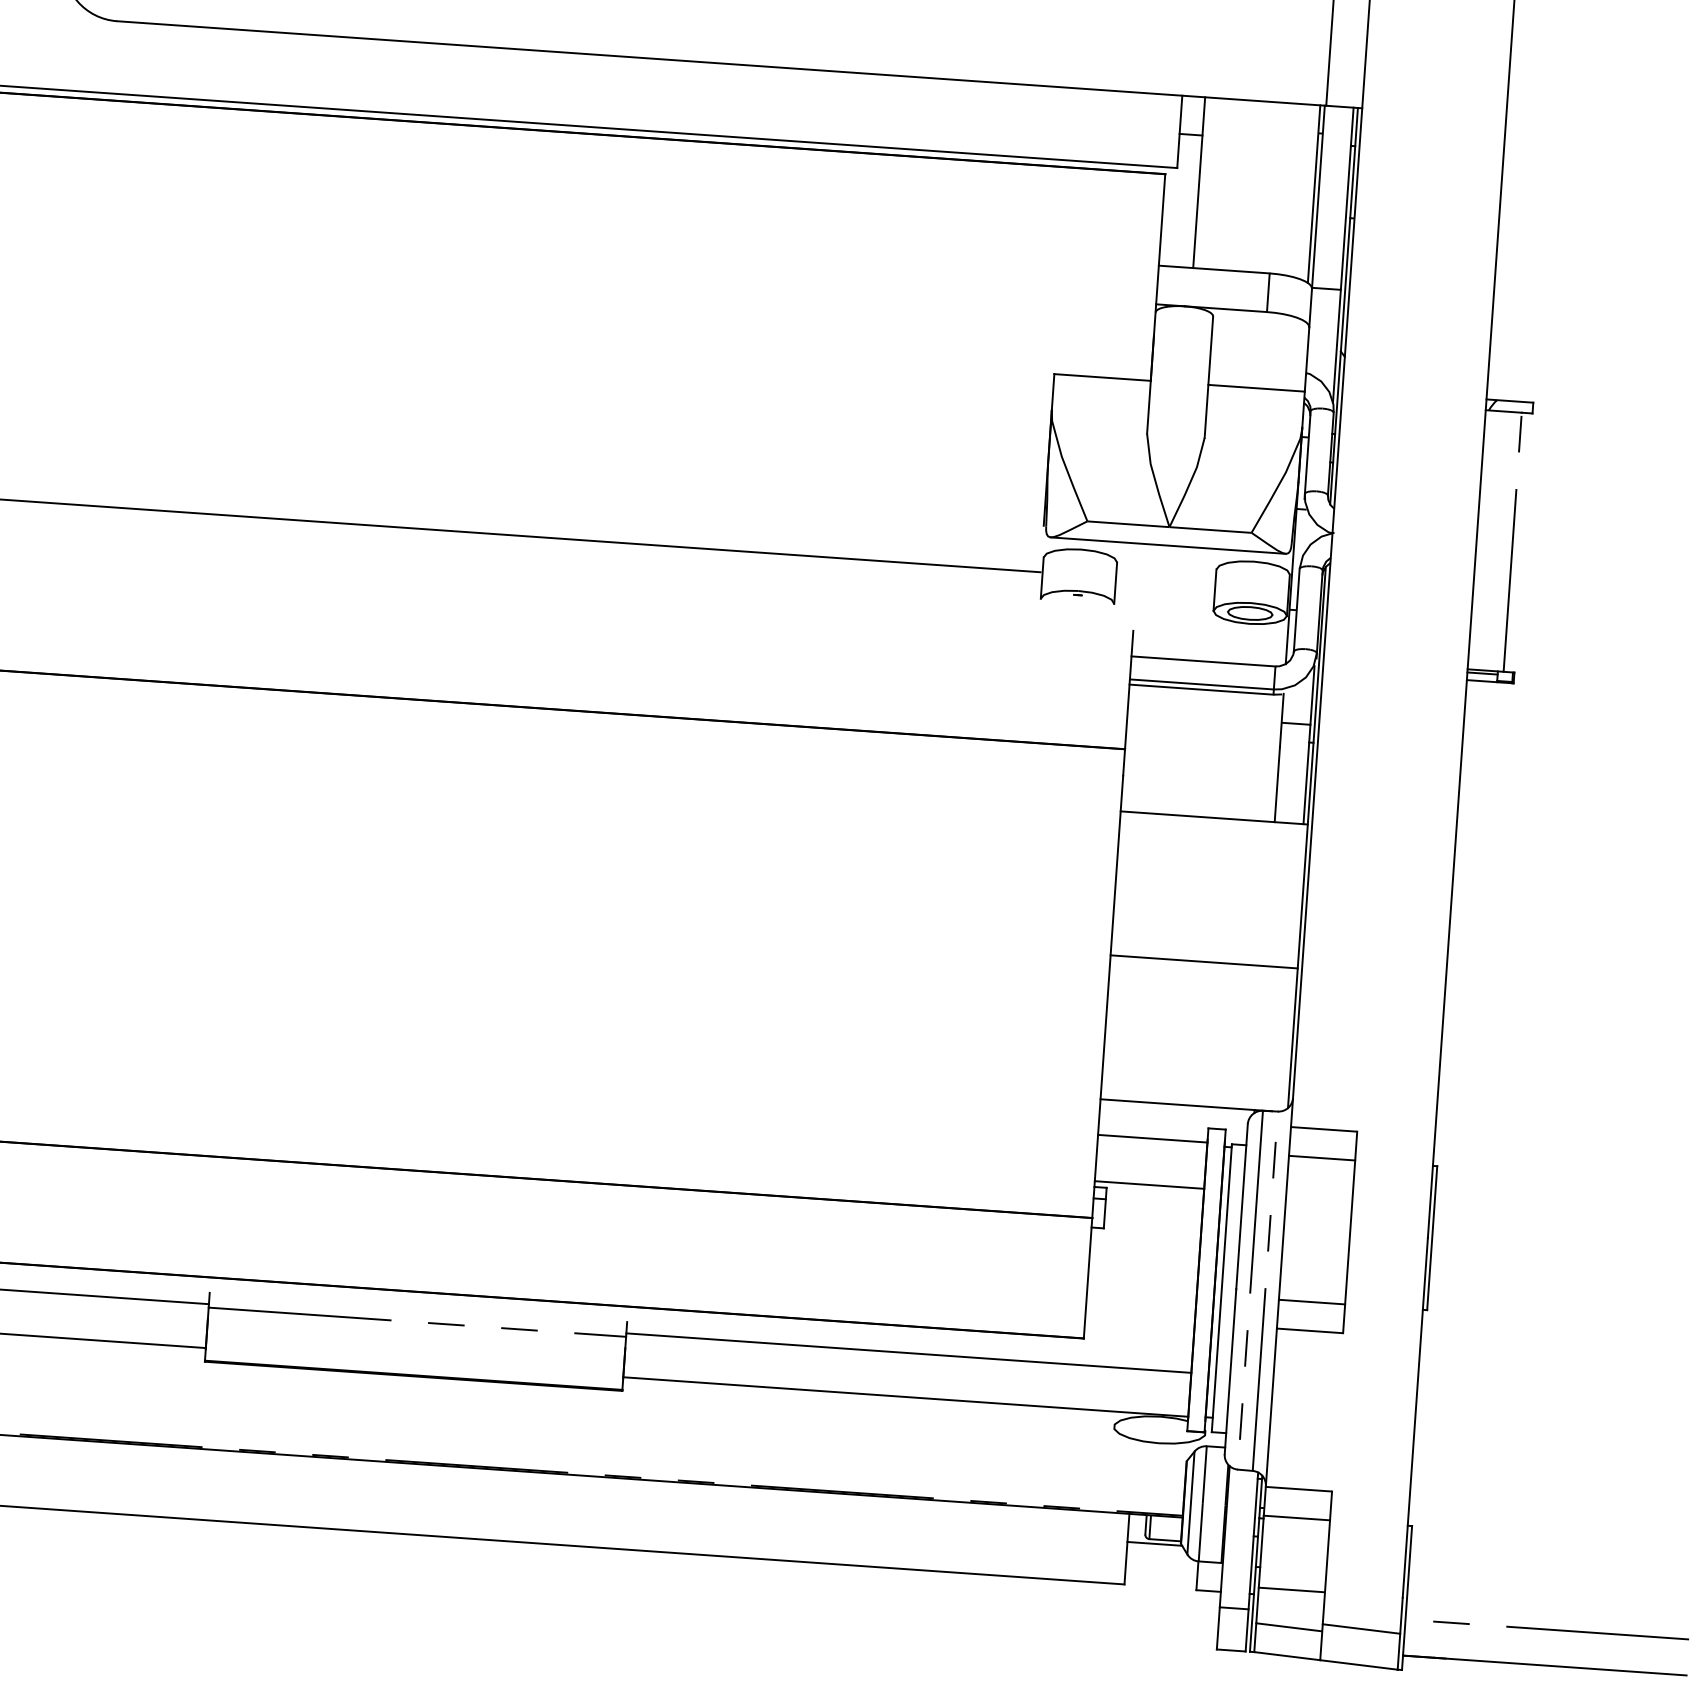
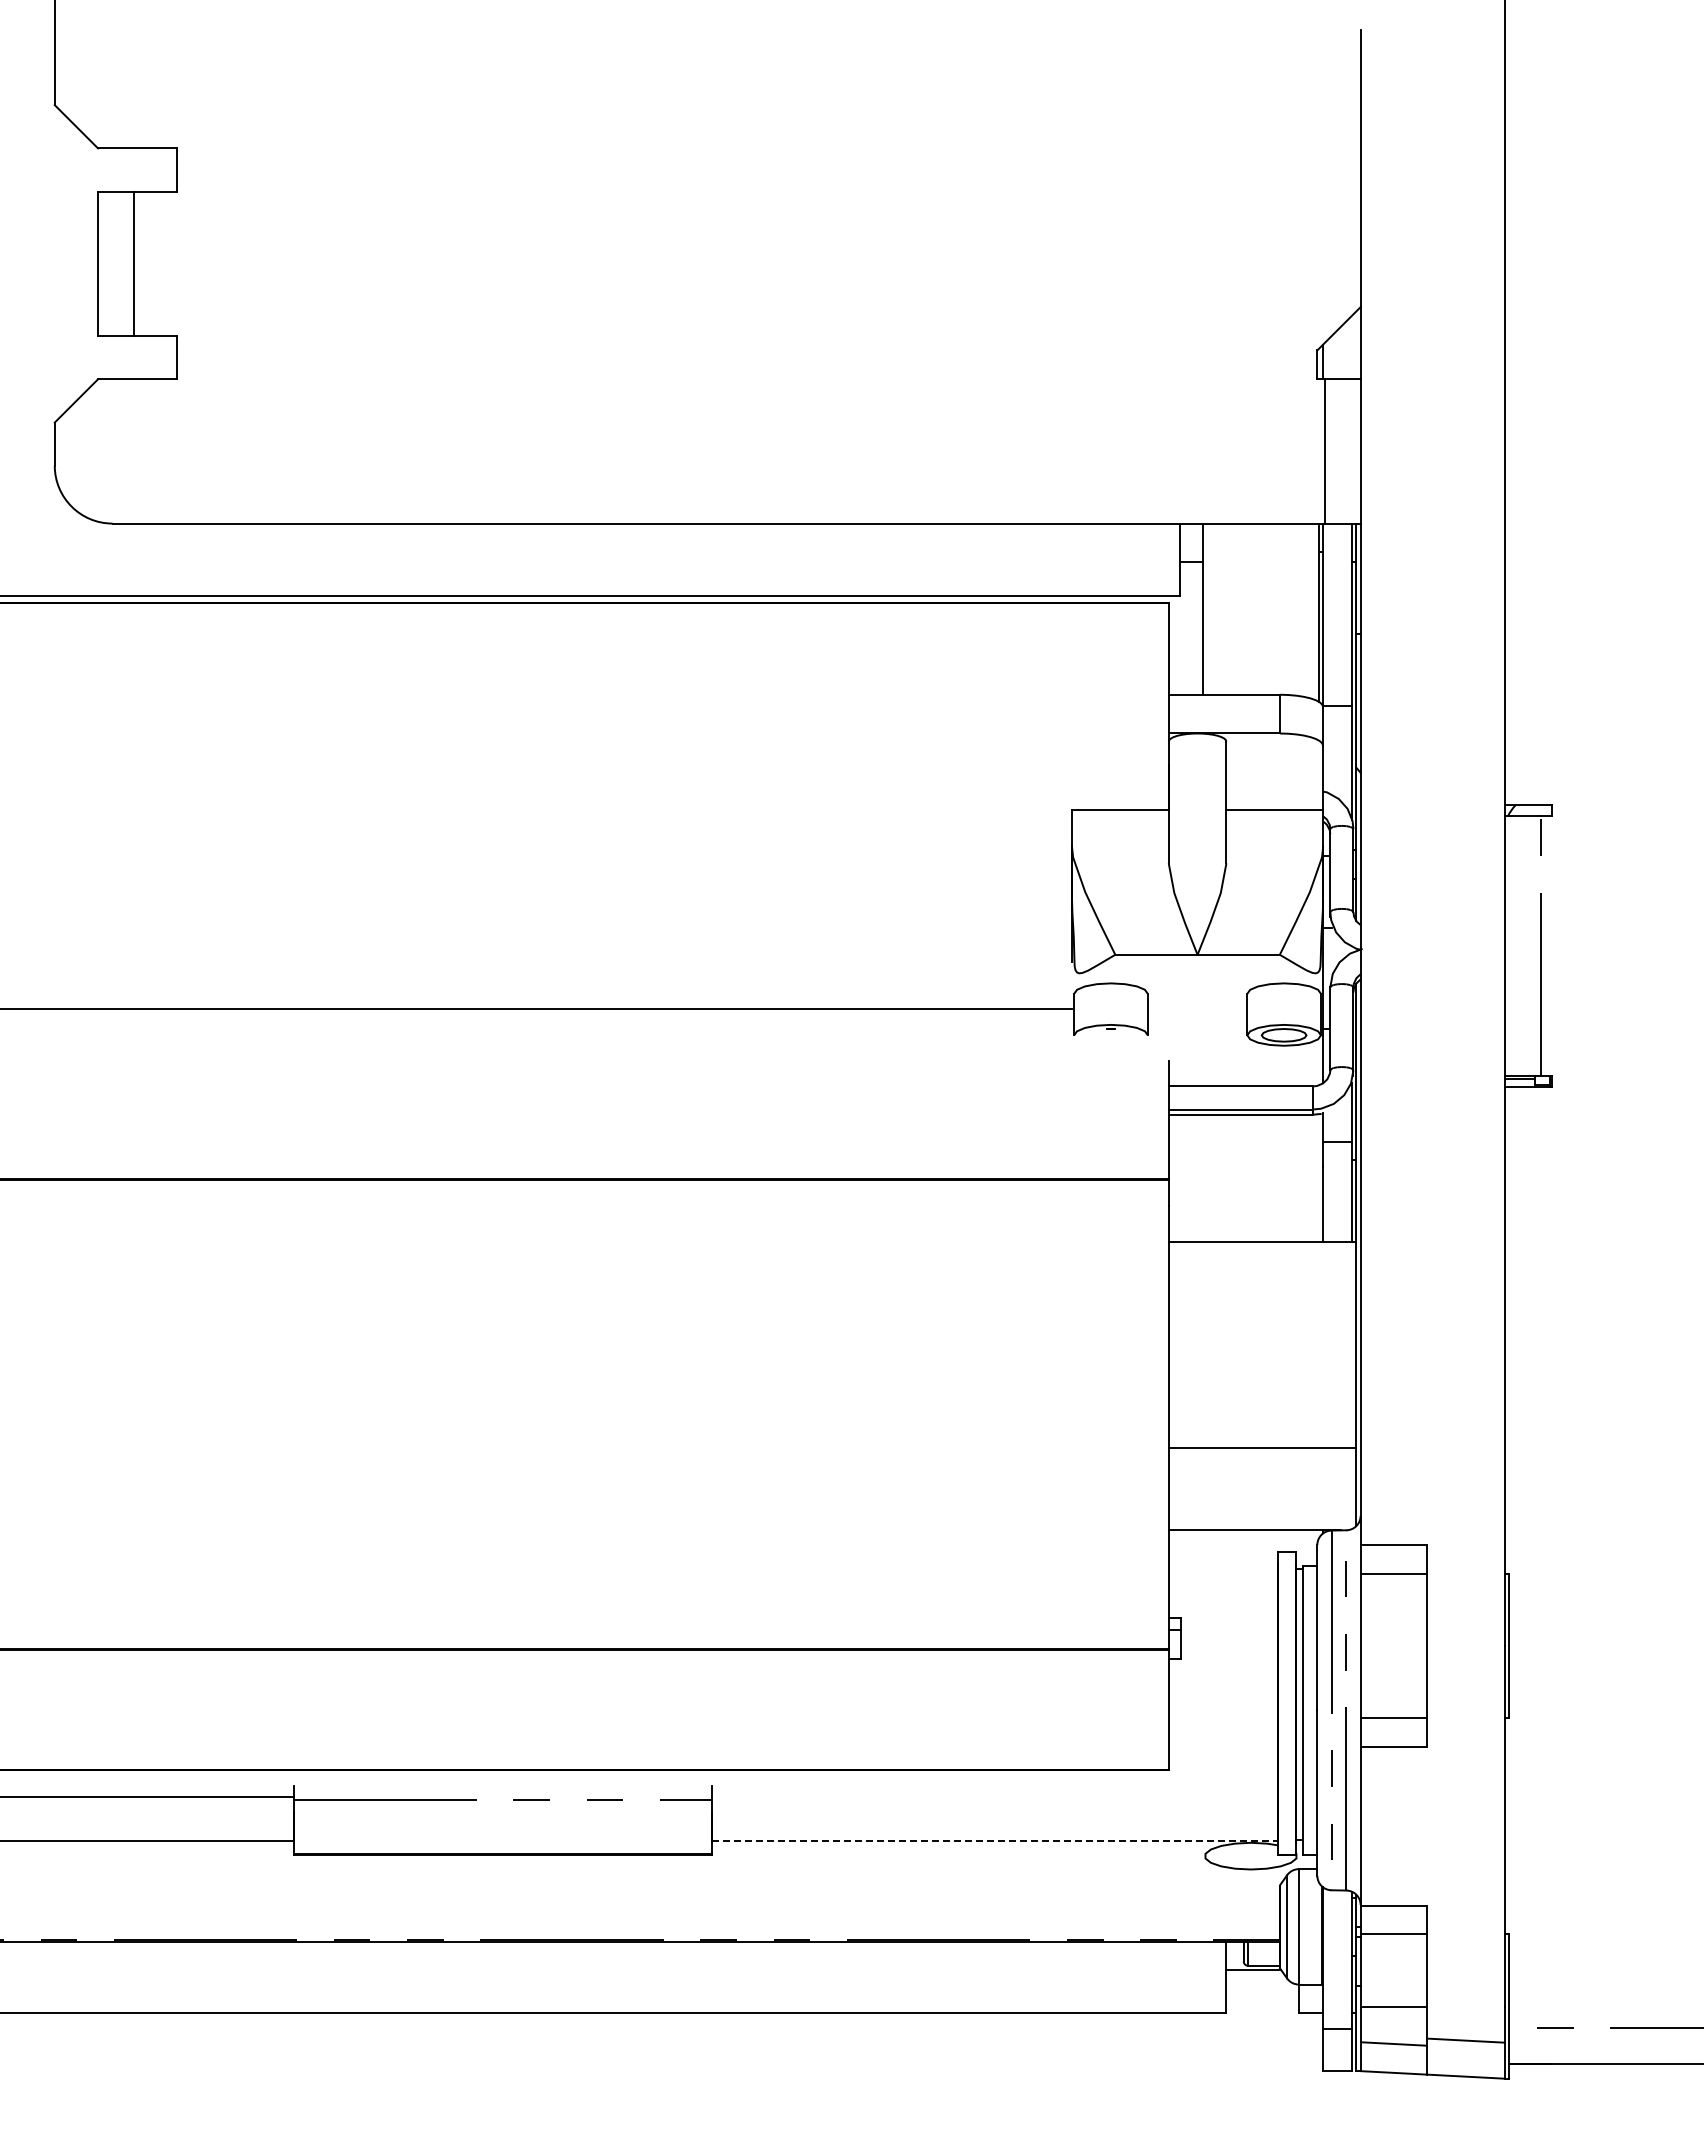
line: (1168, 545) -> (1197, 973), removed
line: (1204, 962) -> (1262, 1448), moved
line: (1152, 1139) -> (1223, 1566), removed
line: (1149, 1185) -> (1223, 1612), removed
line: (909, 1352) -> (995, 1796), removed
line: (906, 1396) -> (995, 1840), solid -> dashed

